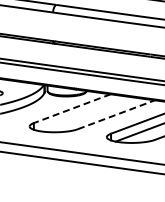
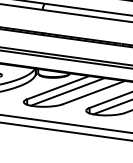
line: (71, 108) -> (57, 87), dashed -> solid
line: (83, 113) -> (67, 91), added
line: (116, 114) -> (93, 92), dashed -> solid

